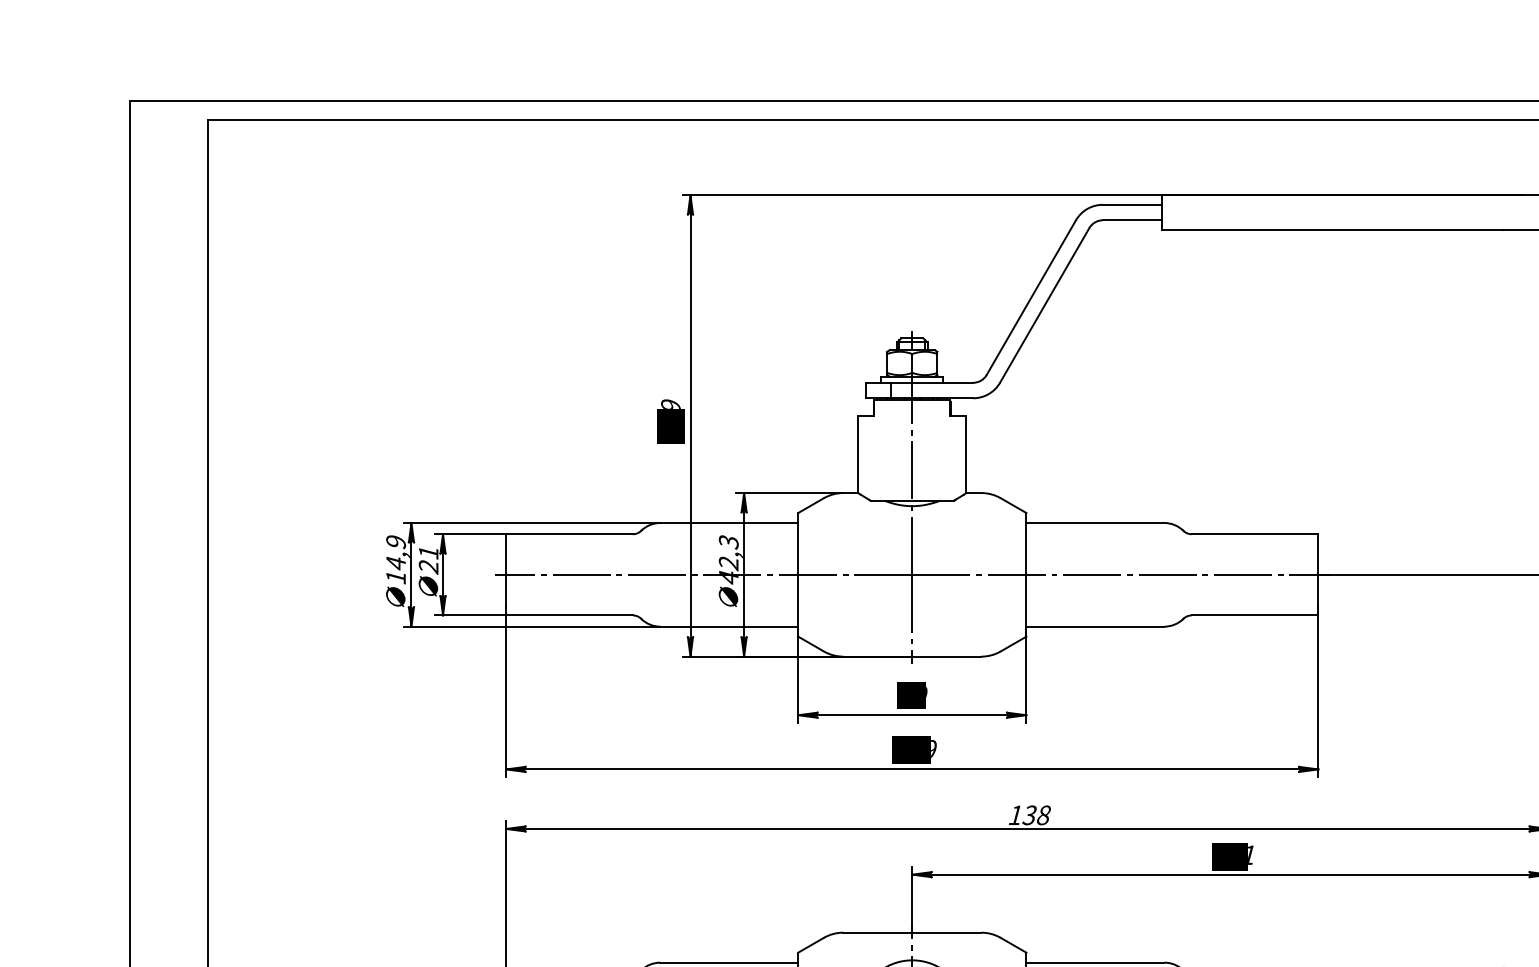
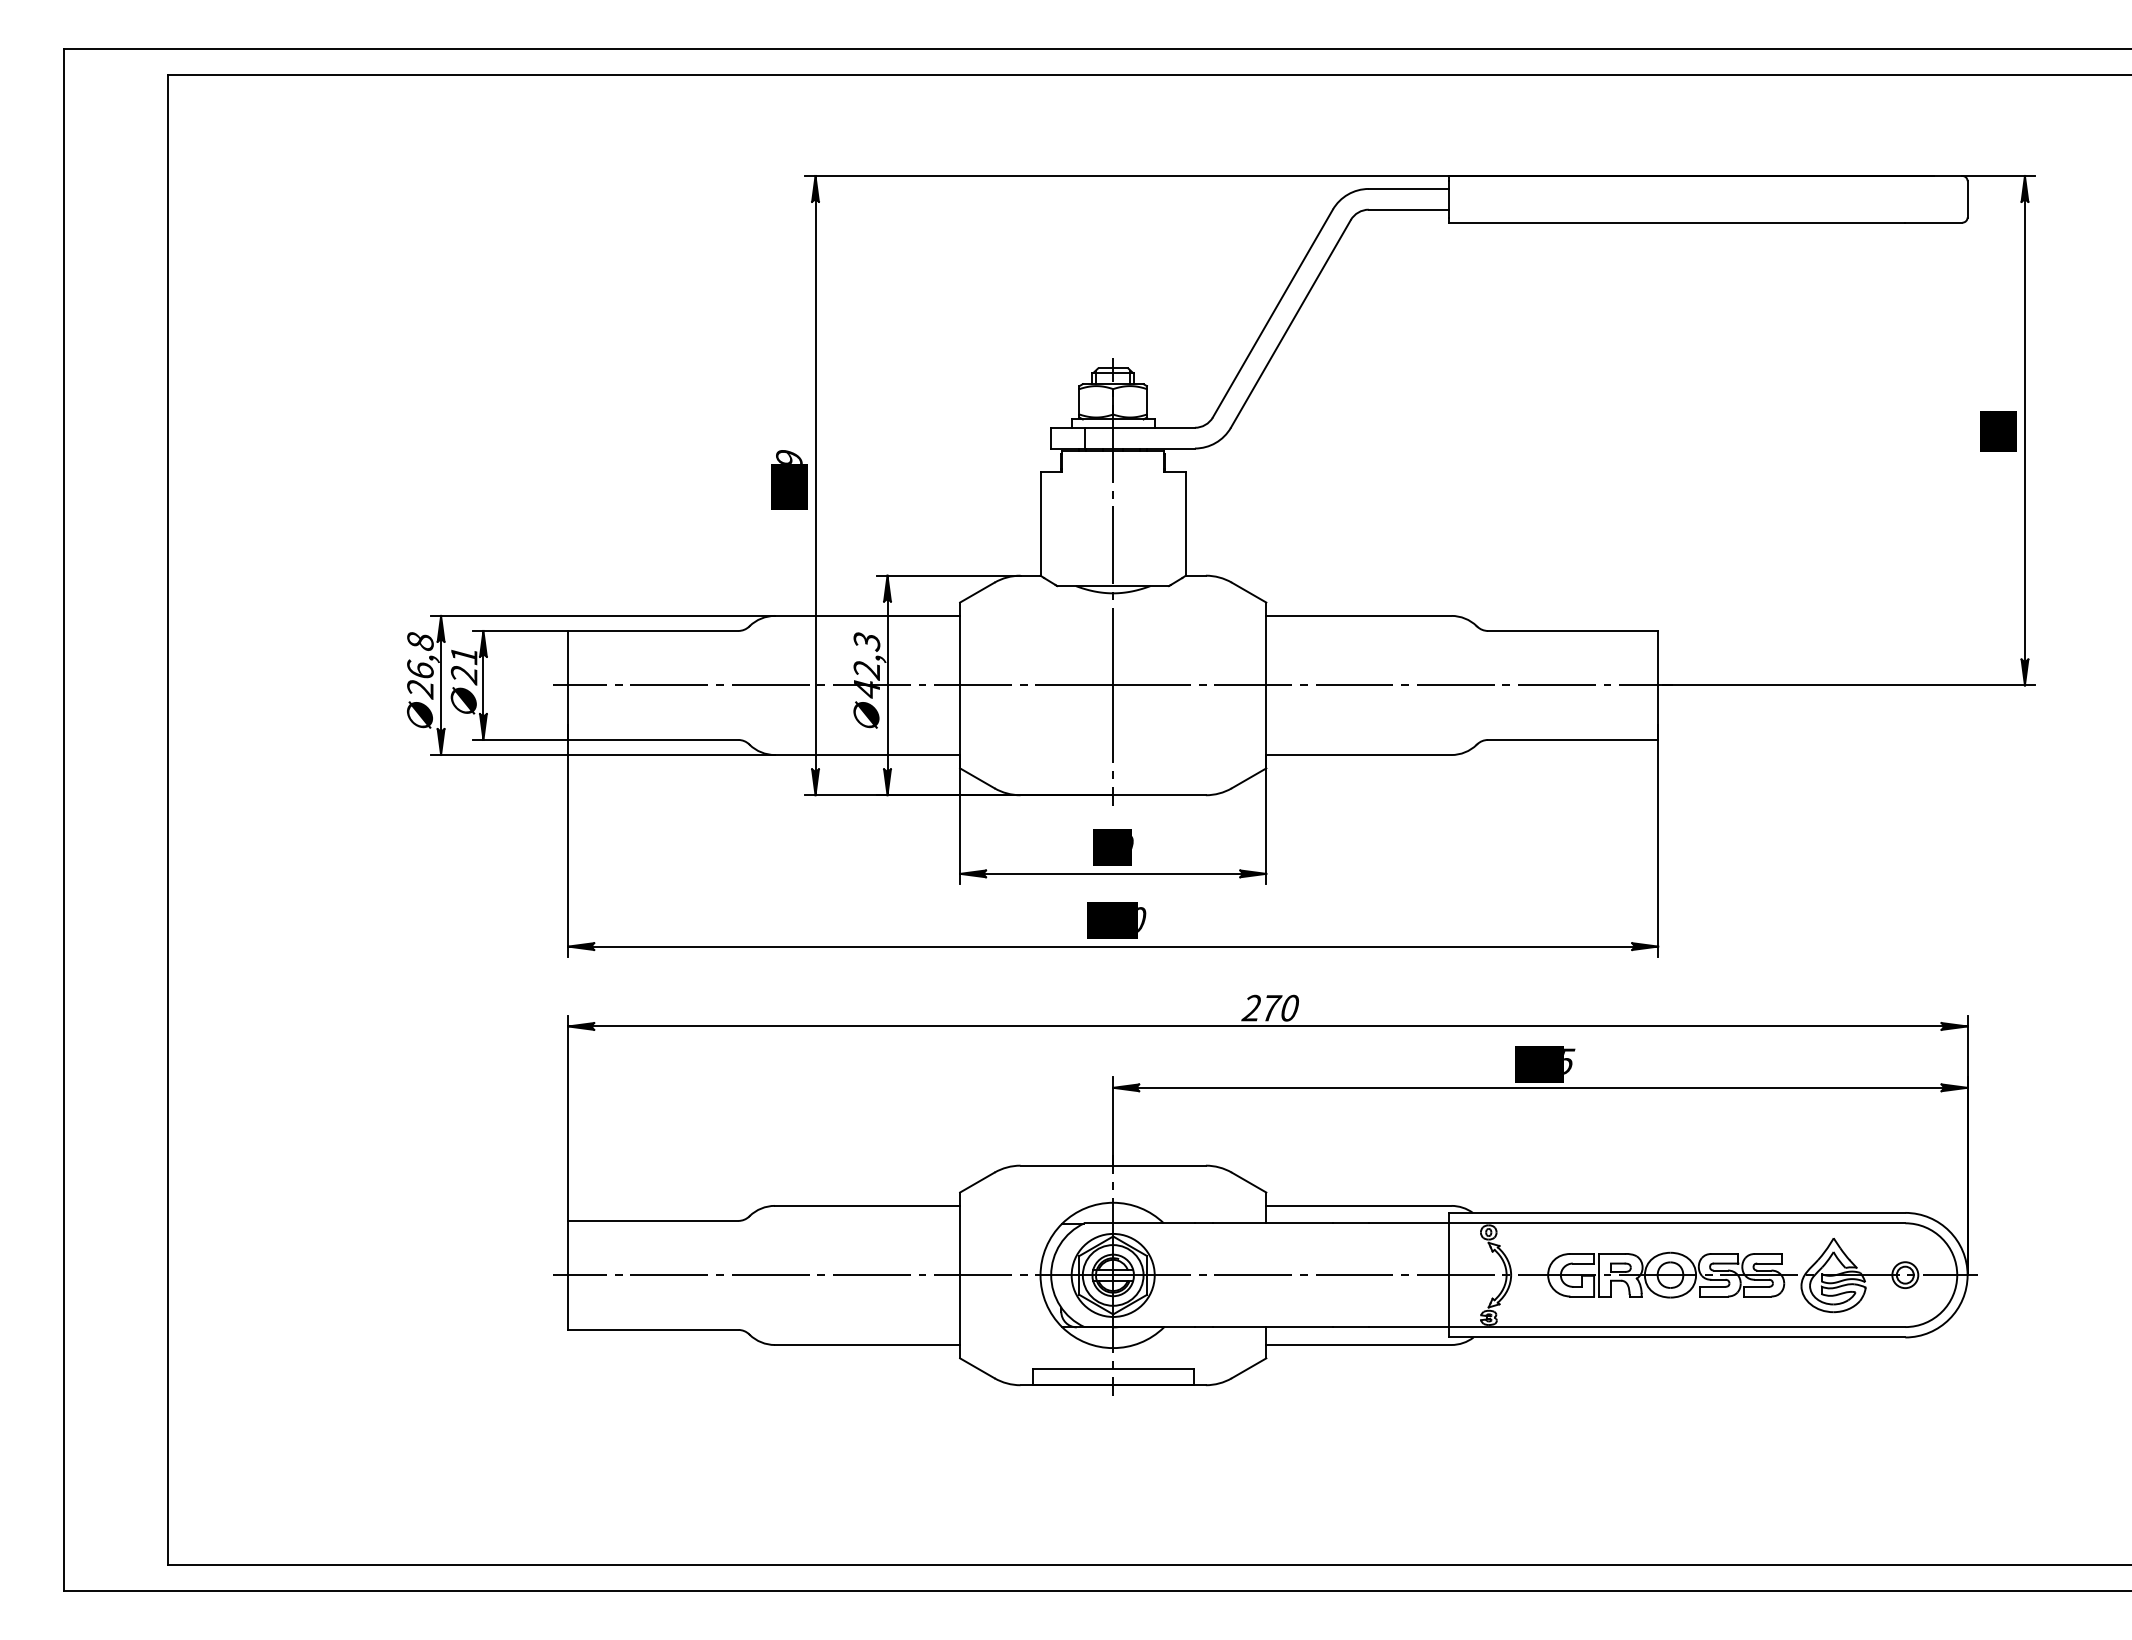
text: (396, 559) -> (420, 665), 14,9 -> 26,8
text: (934, 749) -> (1142, 919), 169 -> 210
text: (1029, 814) -> (1270, 1007), 138 -> 270
text: (1252, 855) -> (1569, 1061), 161 -> 165

